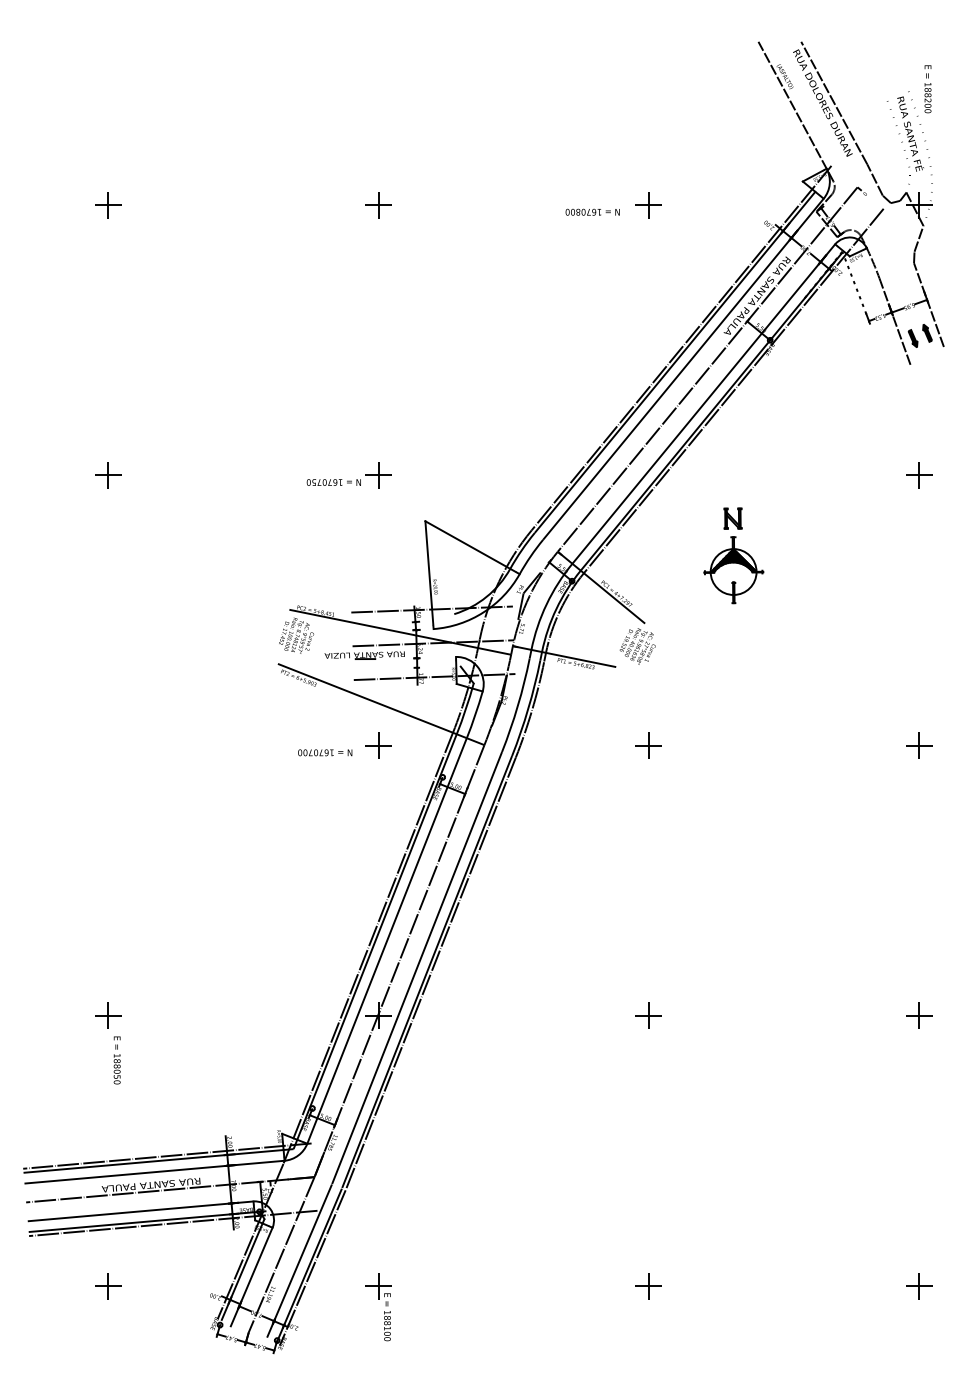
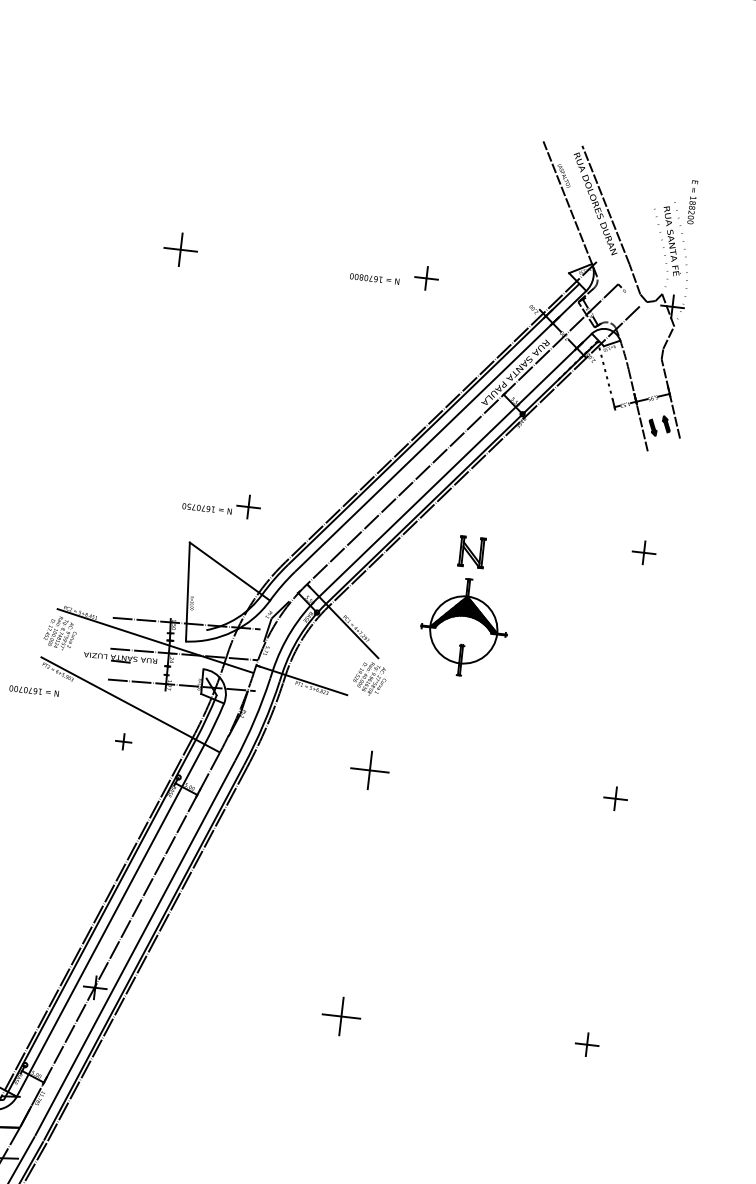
part: (378, 205) -> (180, 250), size x1.4
part: (348, 475) -> (221, 504), moved
part: (733, 555) -> (466, 606), size x1.6
part: (378, 745) -> (123, 741), size x0.7
part: (648, 745) -> (369, 770), size x1.6
text: (325, 752) -> (34, 690), moved
part: (648, 1015) -> (340, 1015), size x1.6

